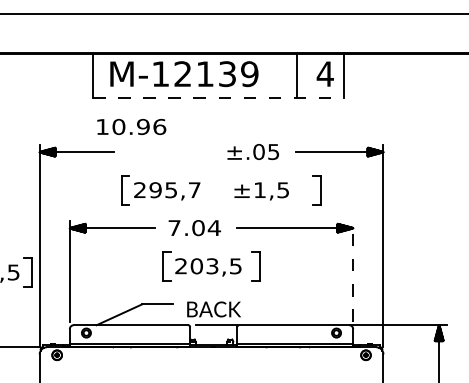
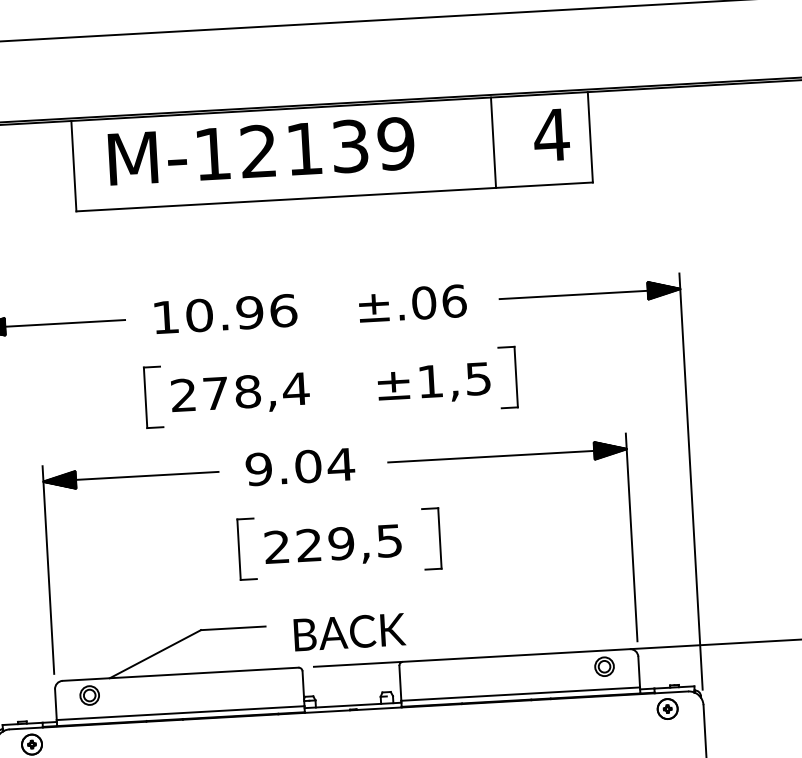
line: (219, 98) -> (336, 197), dashed -> solid
text: (131, 126) -> (225, 313), moved
text: (273, 151) -> (453, 300), ±.05 -> ±.06
text: (175, 190) -> (256, 391), 295,7 -> 278,4
part: (316, 190) -> (507, 377), moved
text: (174, 228) -> (258, 470), 7.04 -> 9.04
text: (204, 266) -> (325, 544), 203,5 -> 229,5
line: (353, 270) -> (632, 536), dashed -> solid

